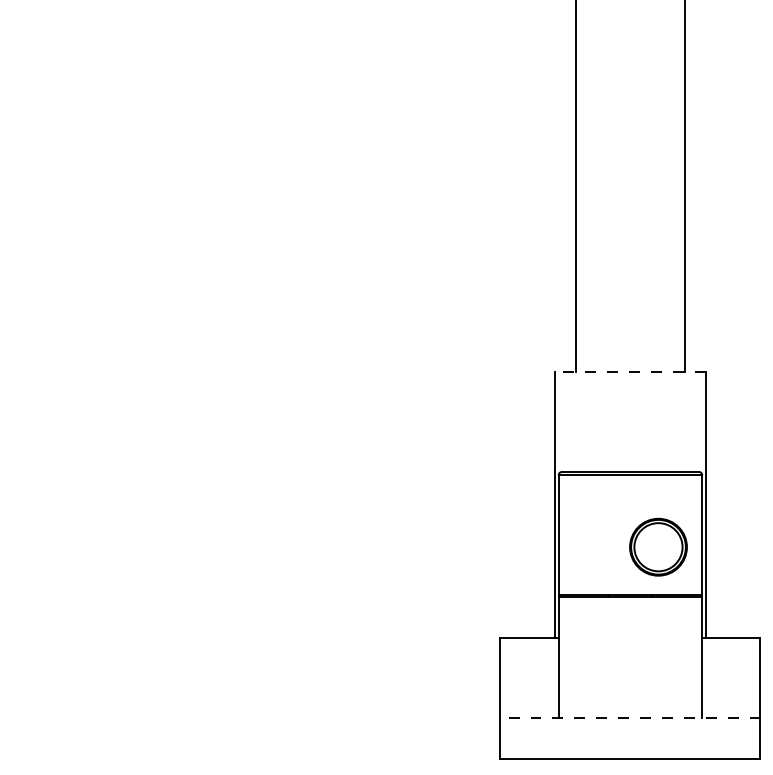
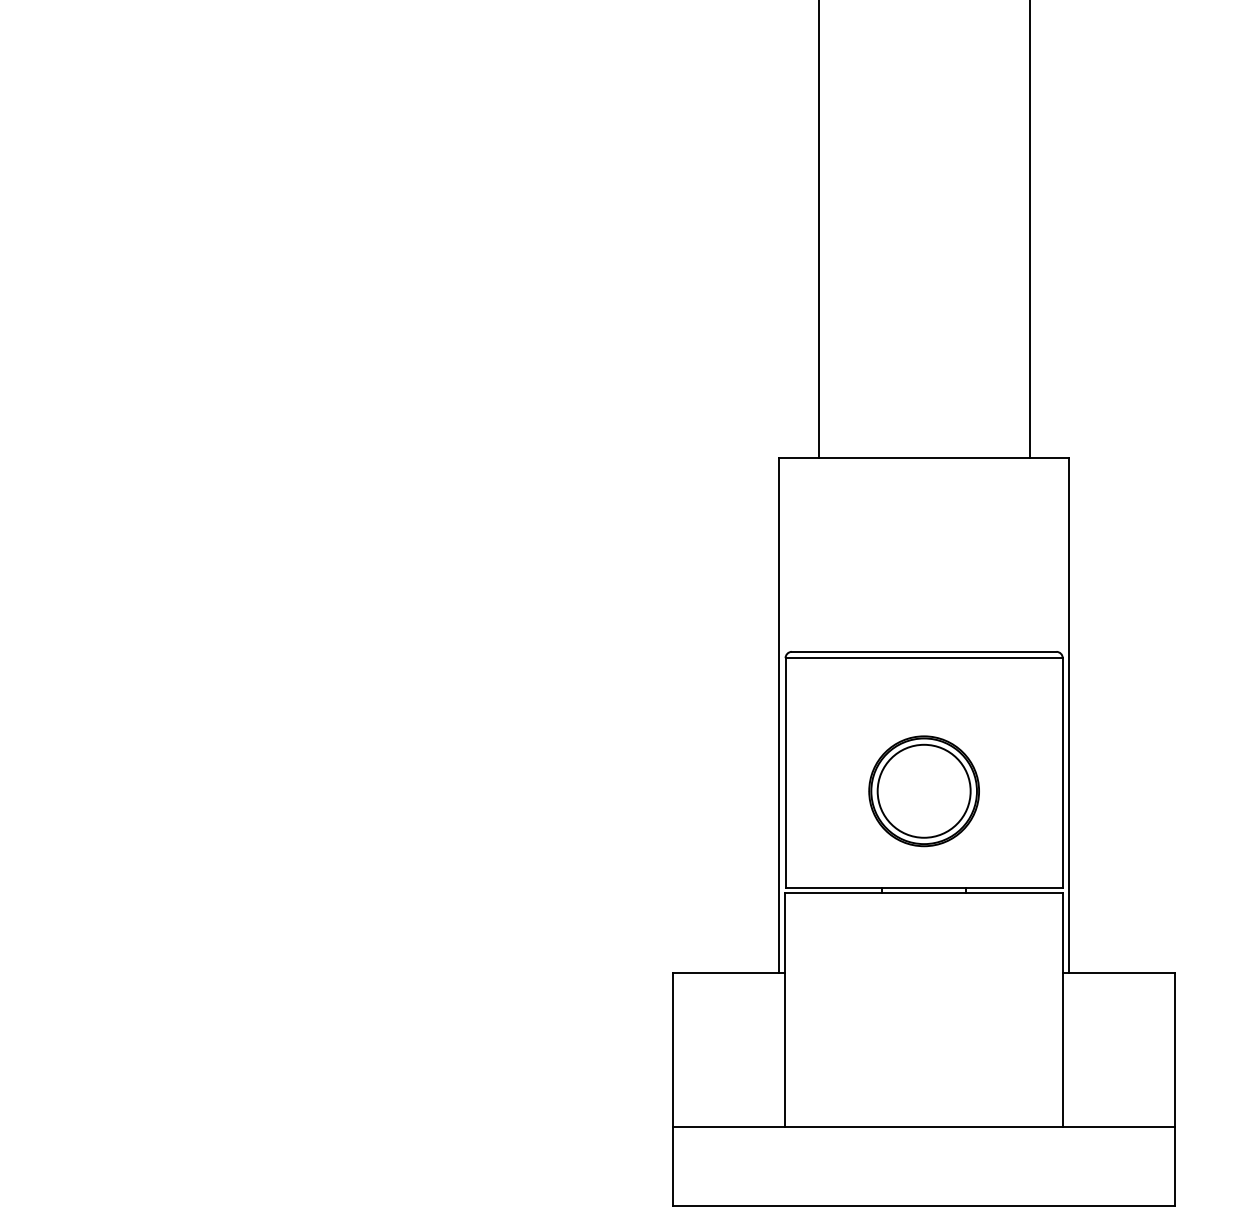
line: (629, 371) -> (922, 457), dashed -> solid
part: (658, 546) -> (924, 789), moved
line: (629, 718) -> (922, 1127), dashed -> solid

